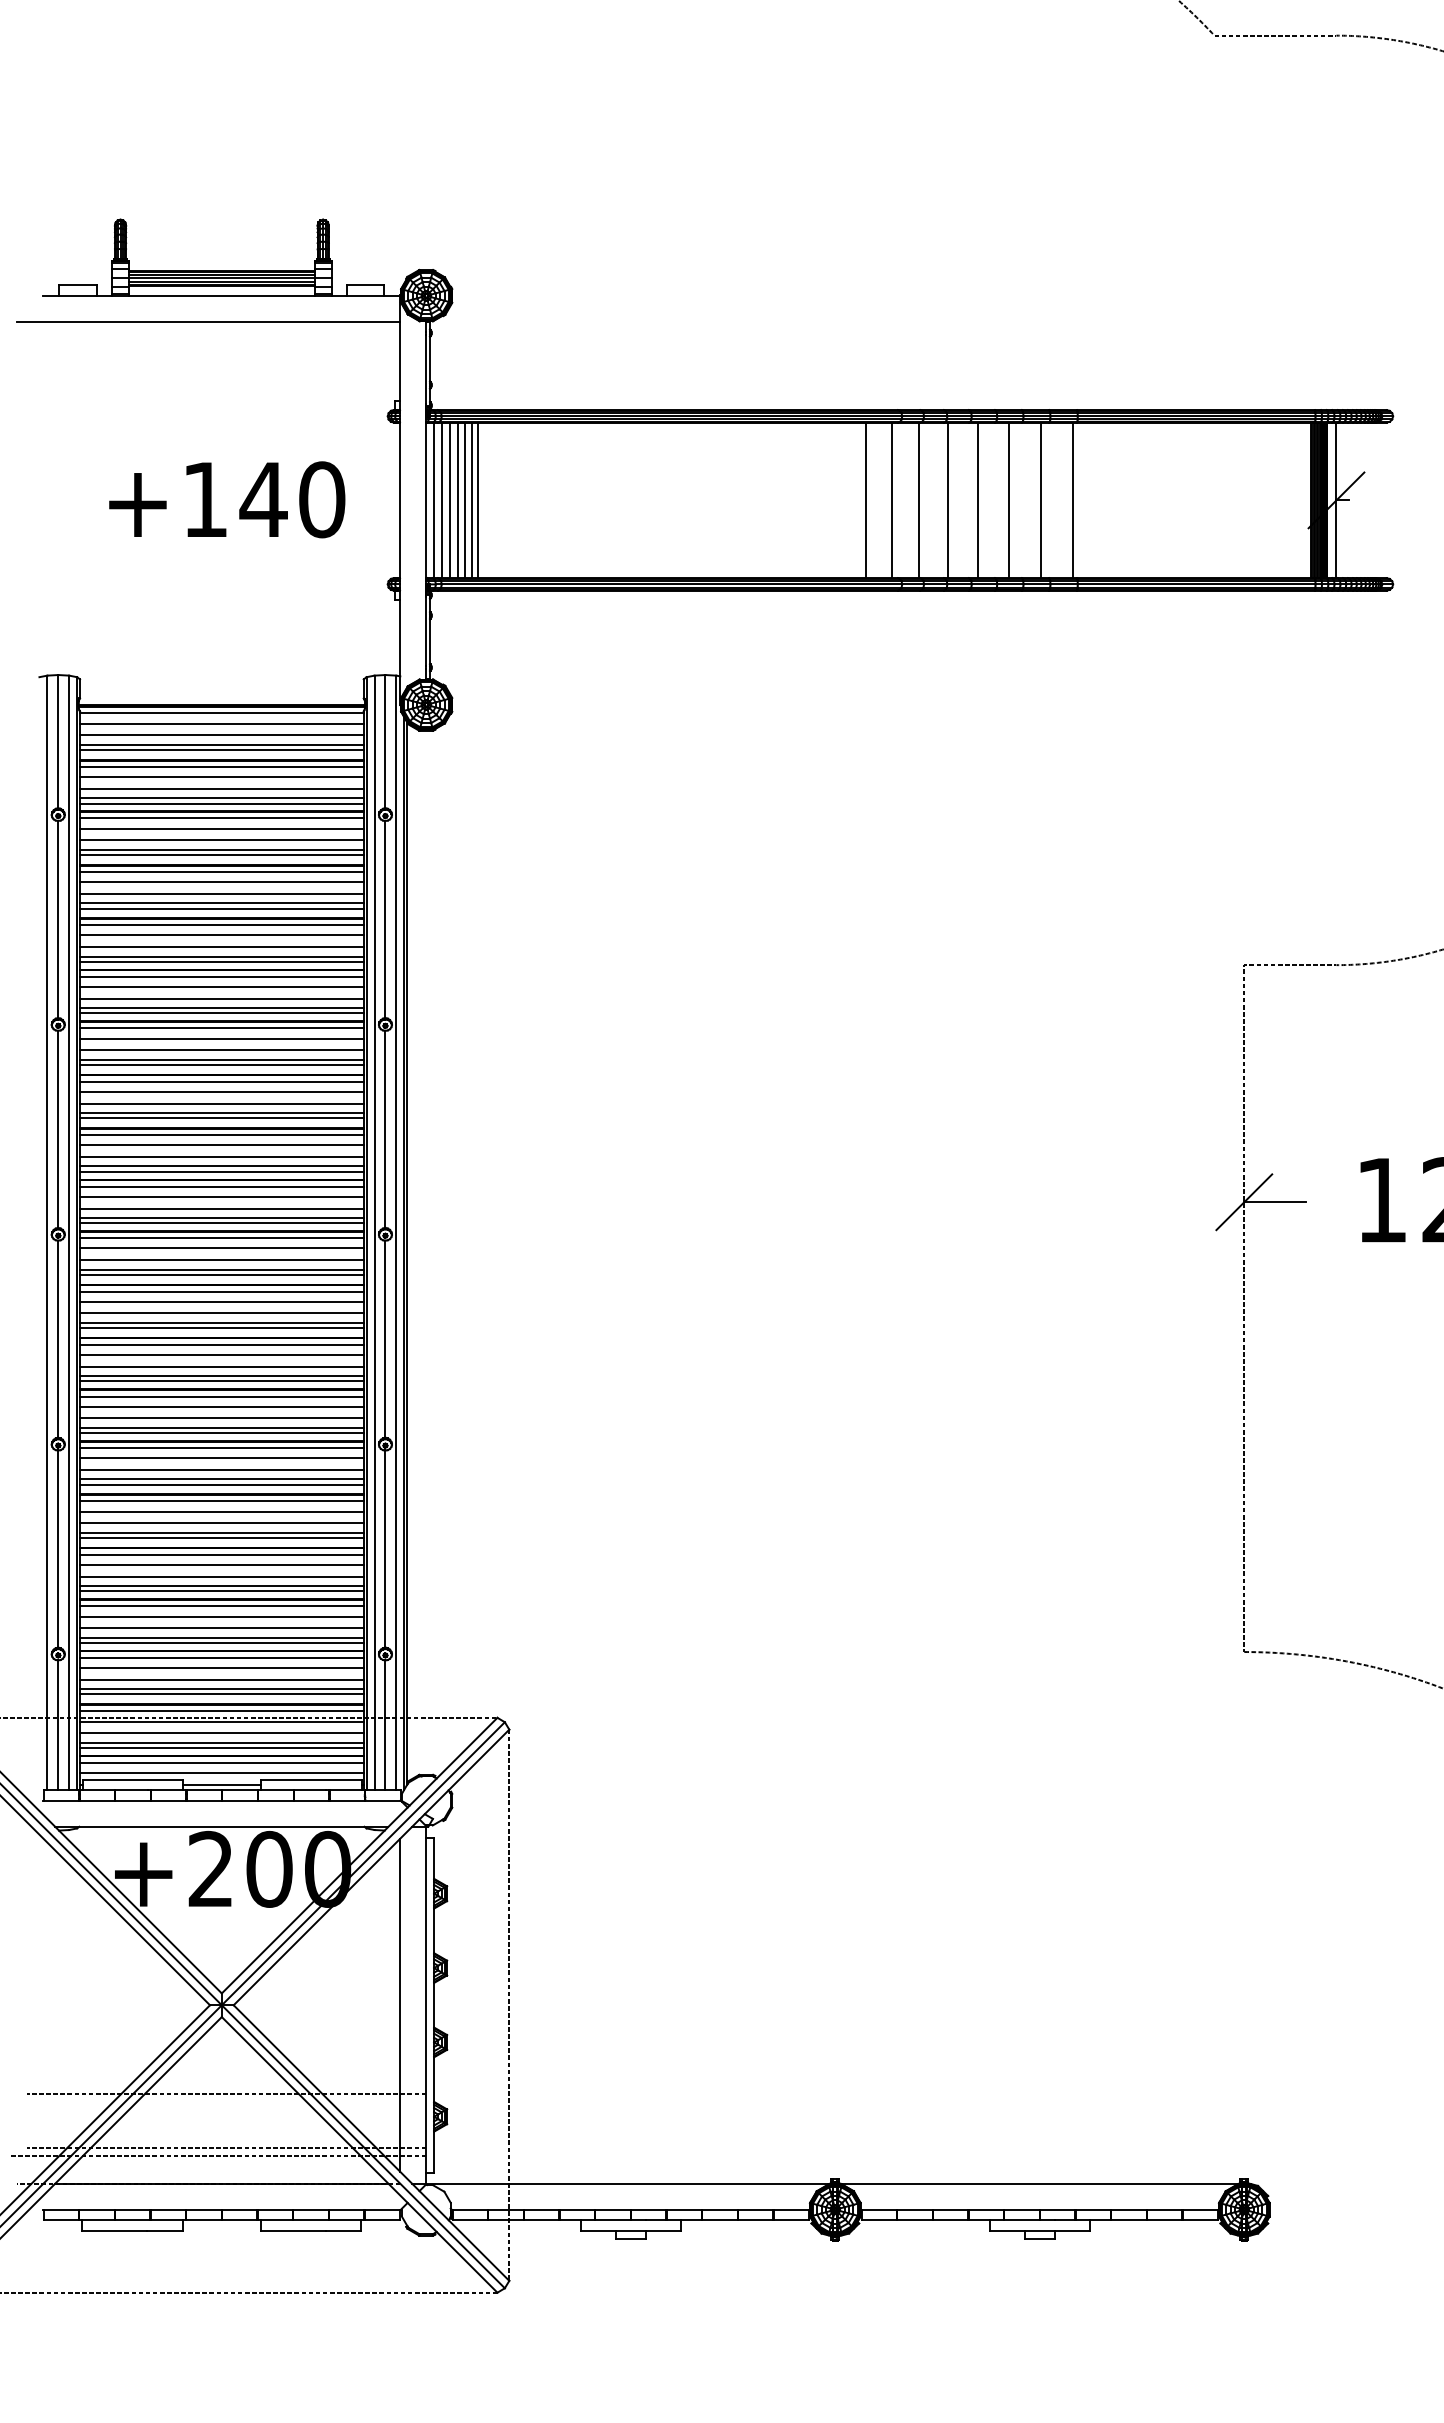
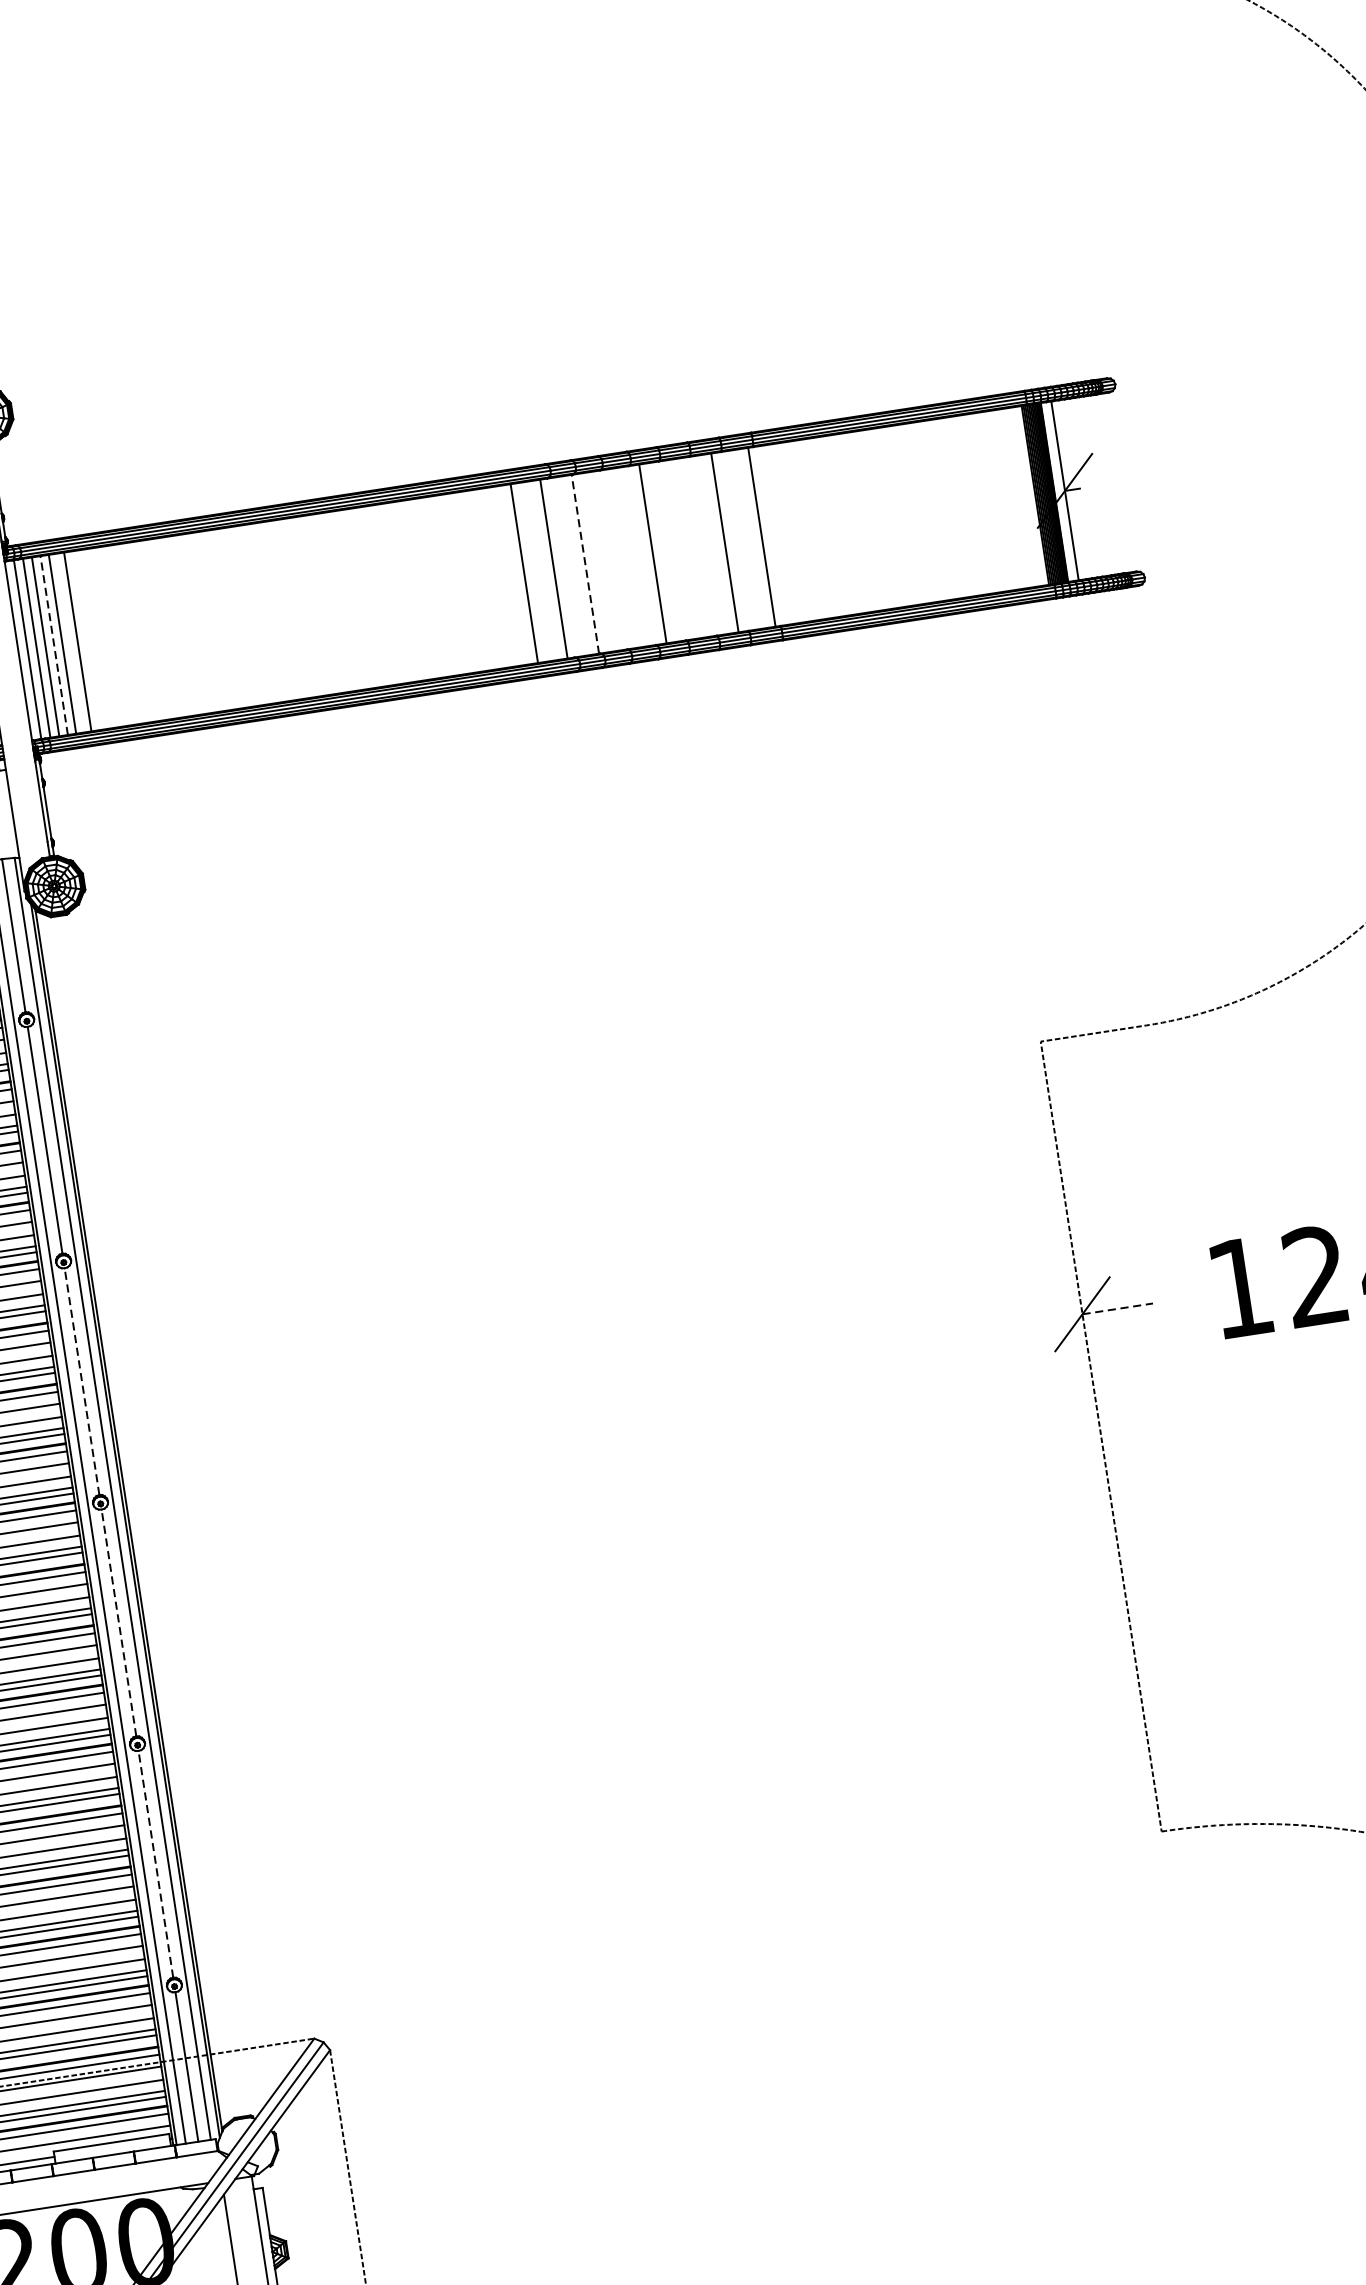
line: (457, 500) -> (54, 645), solid -> dashed
line: (471, 500) -> (70, 643), removed
line: (919, 500) -> (585, 564), solid -> dashed
line: (948, 500) -> (618, 559), removed
line: (1009, 500) -> (689, 548), removed
line: (385, 1129) -> (82, 1381), solid -> dashed
line: (1274, 1202) -> (1117, 1309), solid -> dashed
line: (385, 1339) -> (119, 1623), solid -> dashed
line: (385, 1549) -> (155, 1864), solid -> dashed

